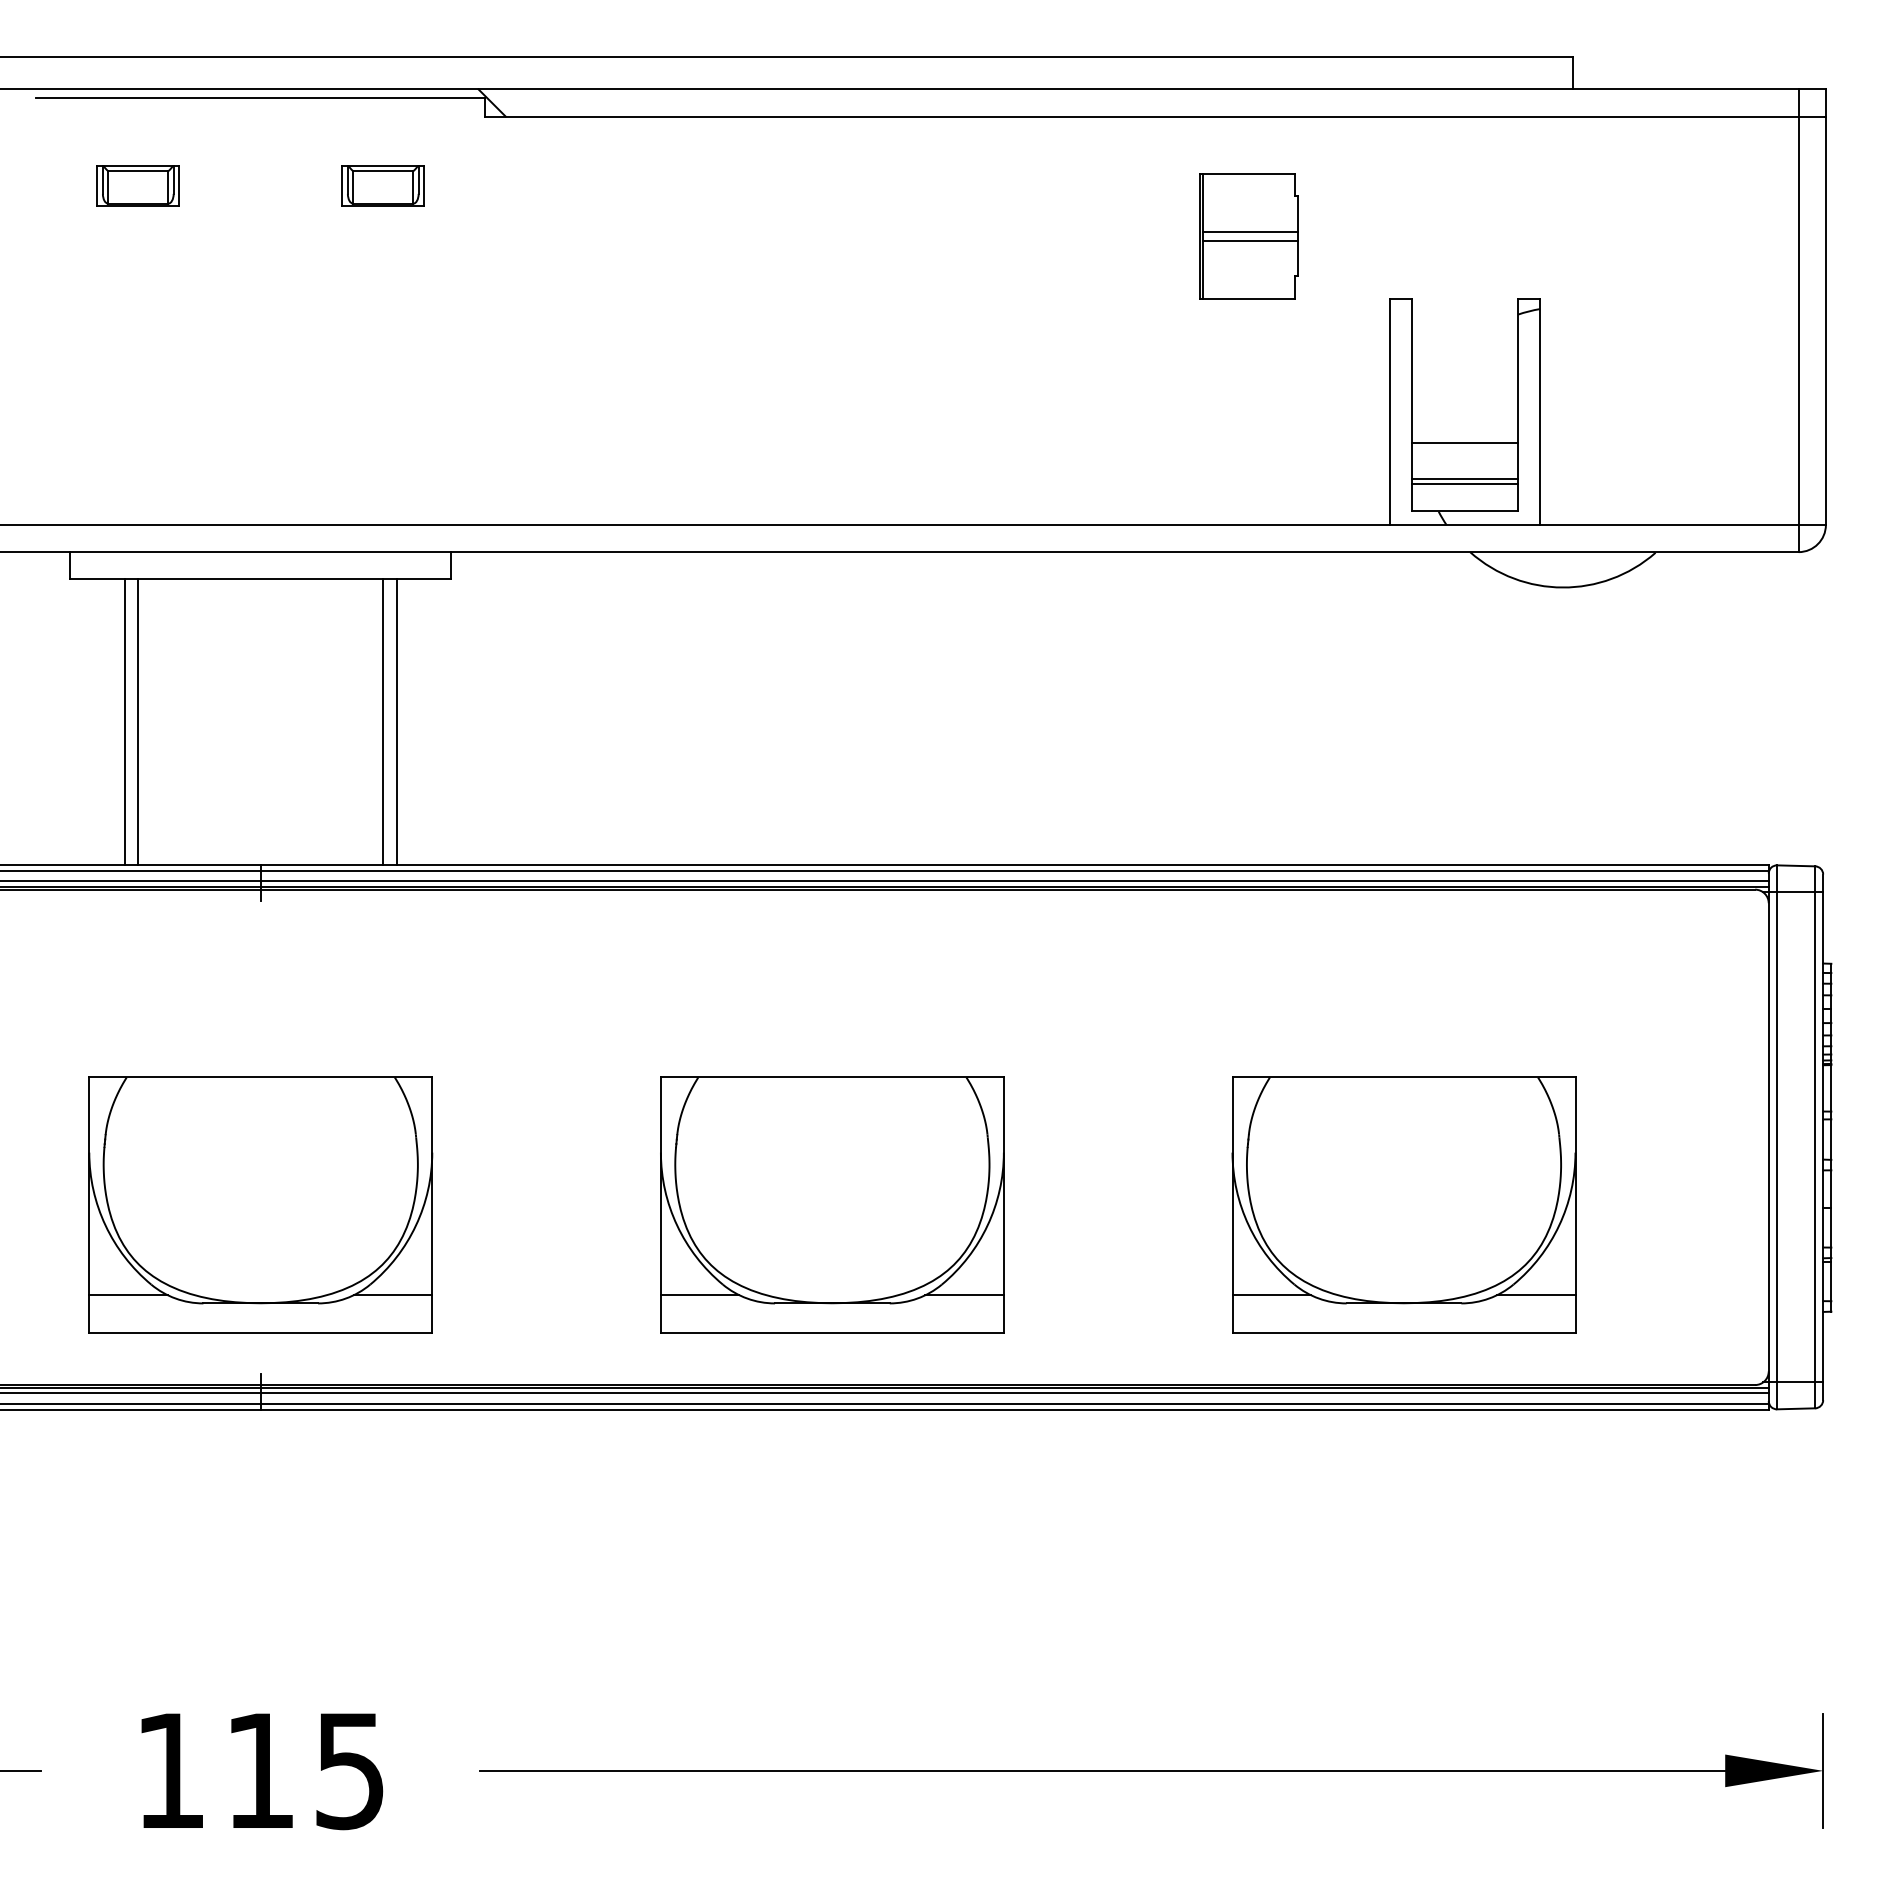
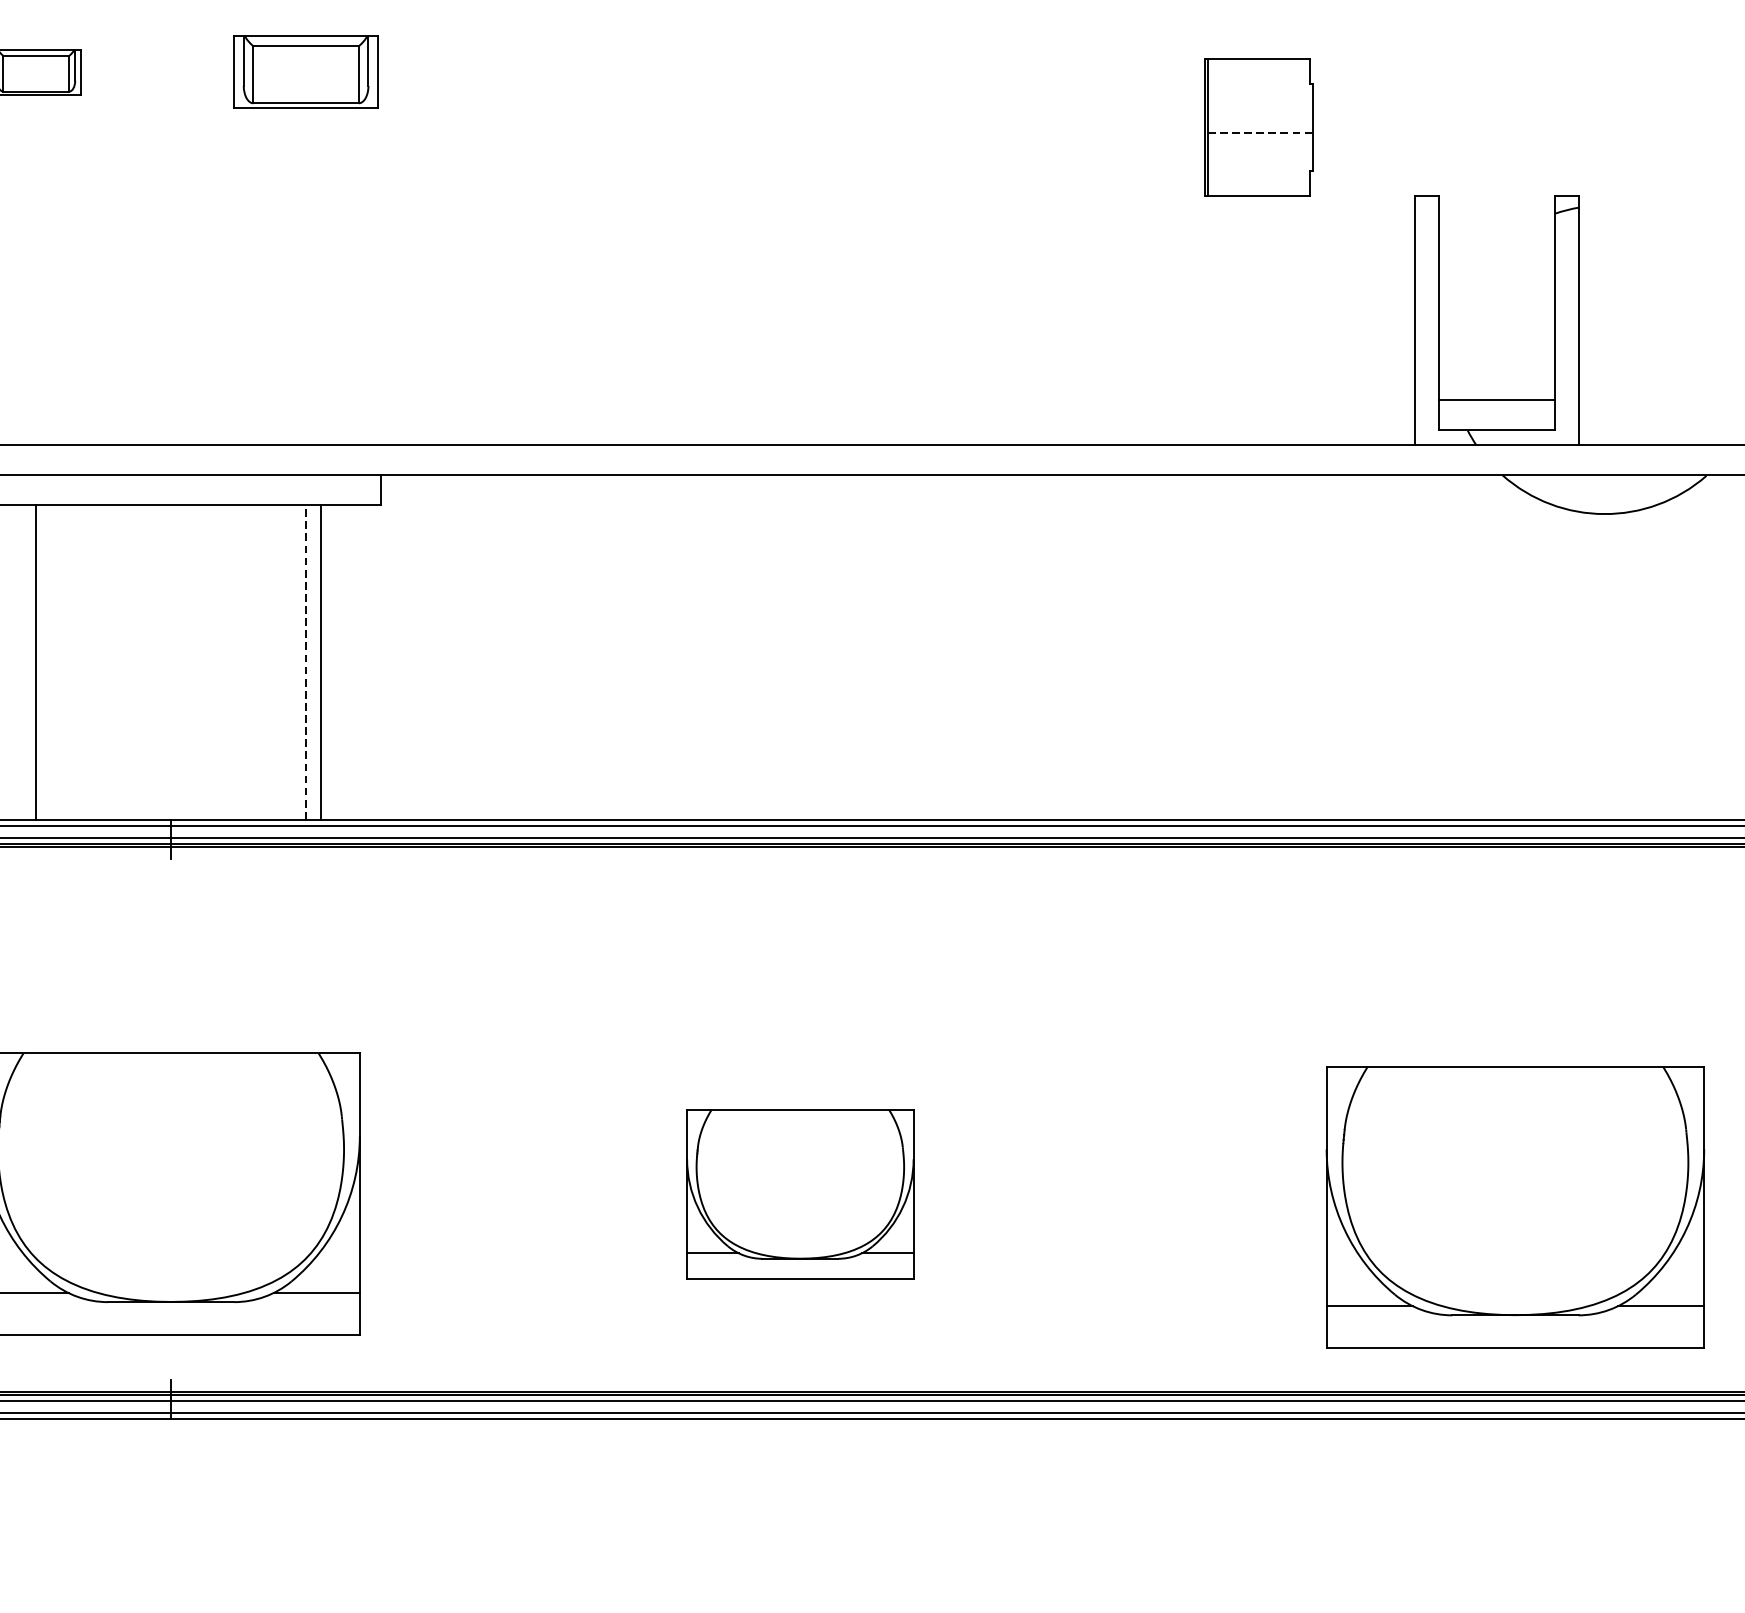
part: (382, 185) -> (305, 71), size x1.6
line: (1249, 231) -> (1259, 122), removed
line: (1250, 240) -> (1260, 132), solid -> dashed
line: (1465, 443) -> (1497, 355), removed
line: (1465, 478) -> (1497, 394), removed
line: (124, 722) -> (21, 662), removed
line: (383, 722) -> (306, 662), solid -> dashed
part: (832, 1204) -> (800, 1193), size x0.6
part: (1403, 1204) -> (1514, 1206), moved

